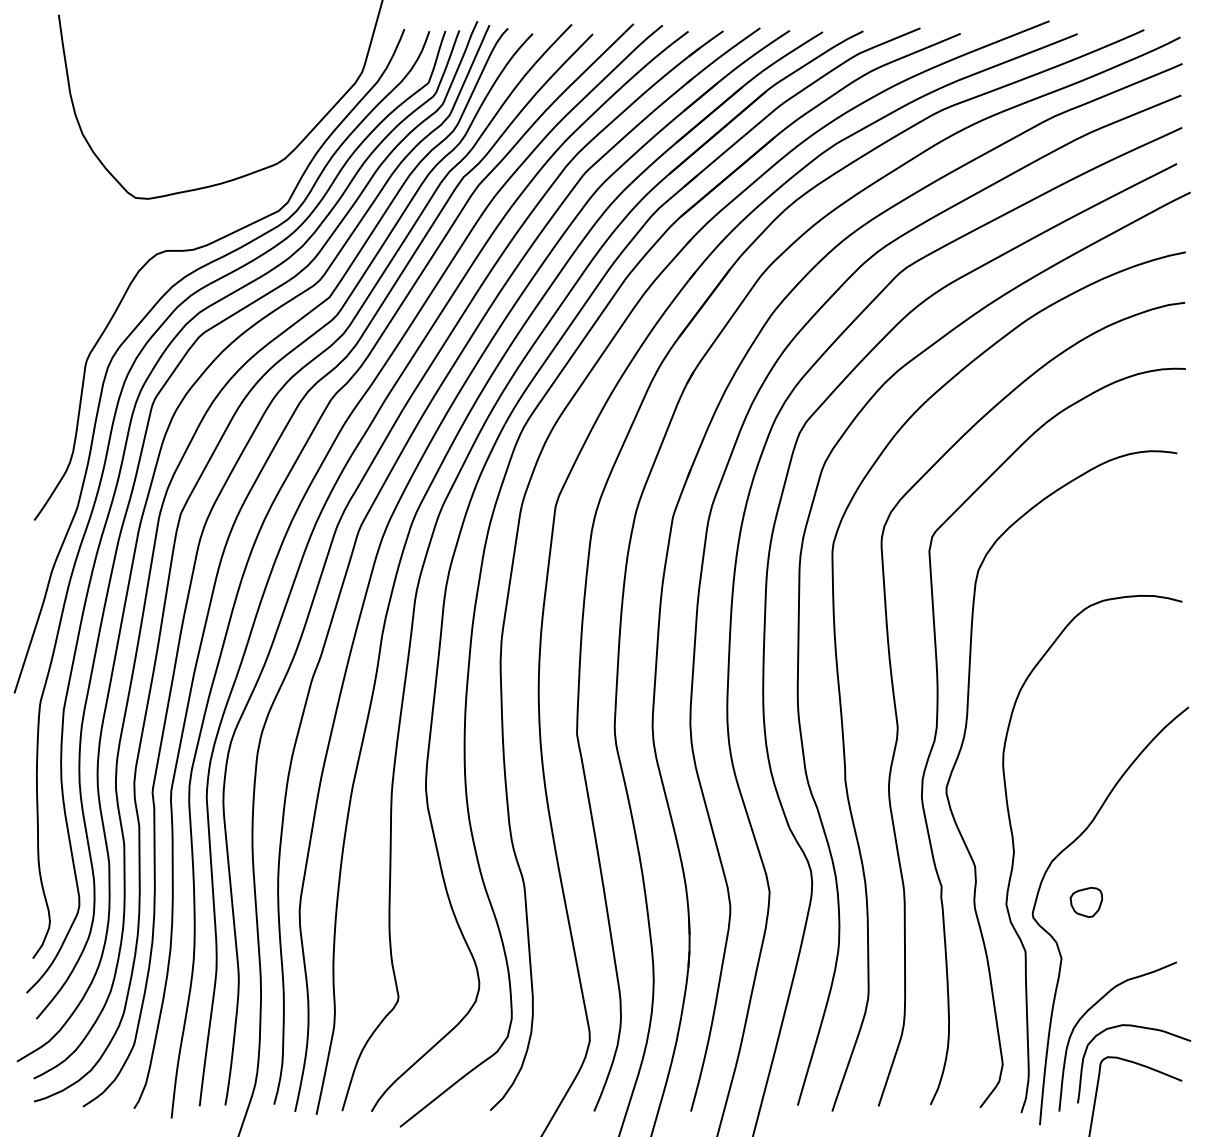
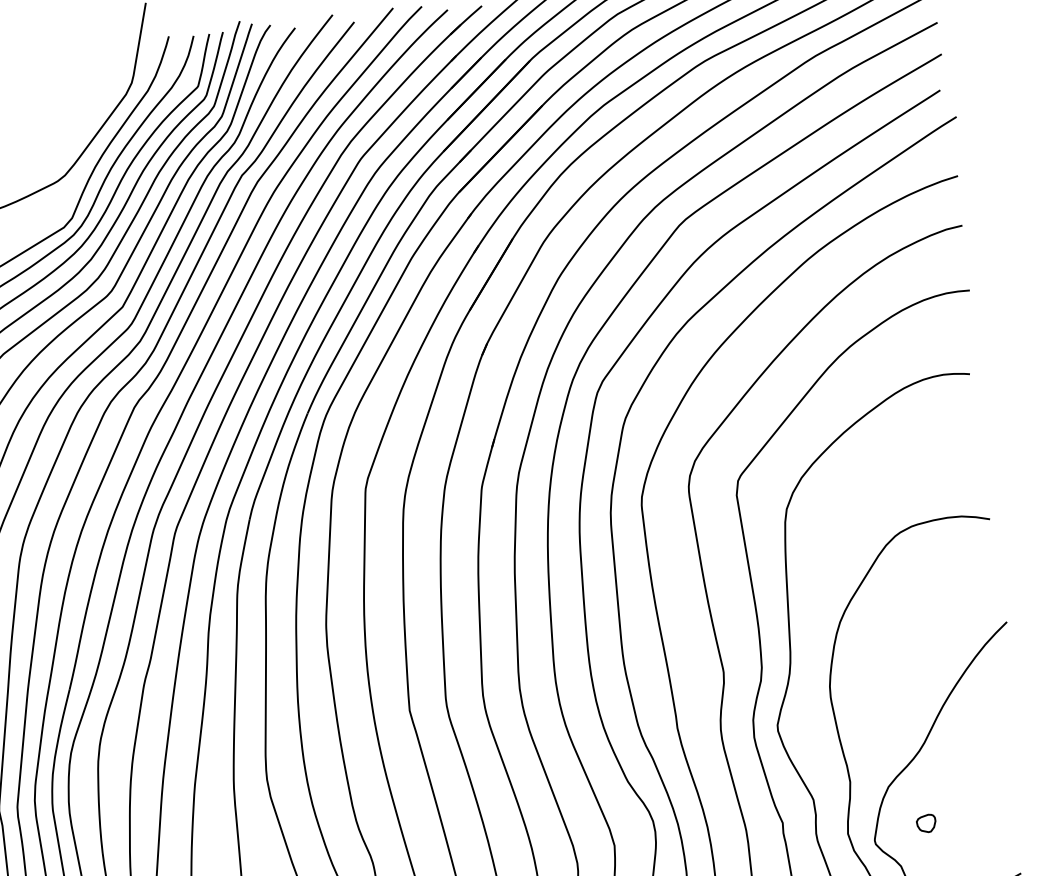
part: (1086, 901) -> (926, 822), size x0.6

